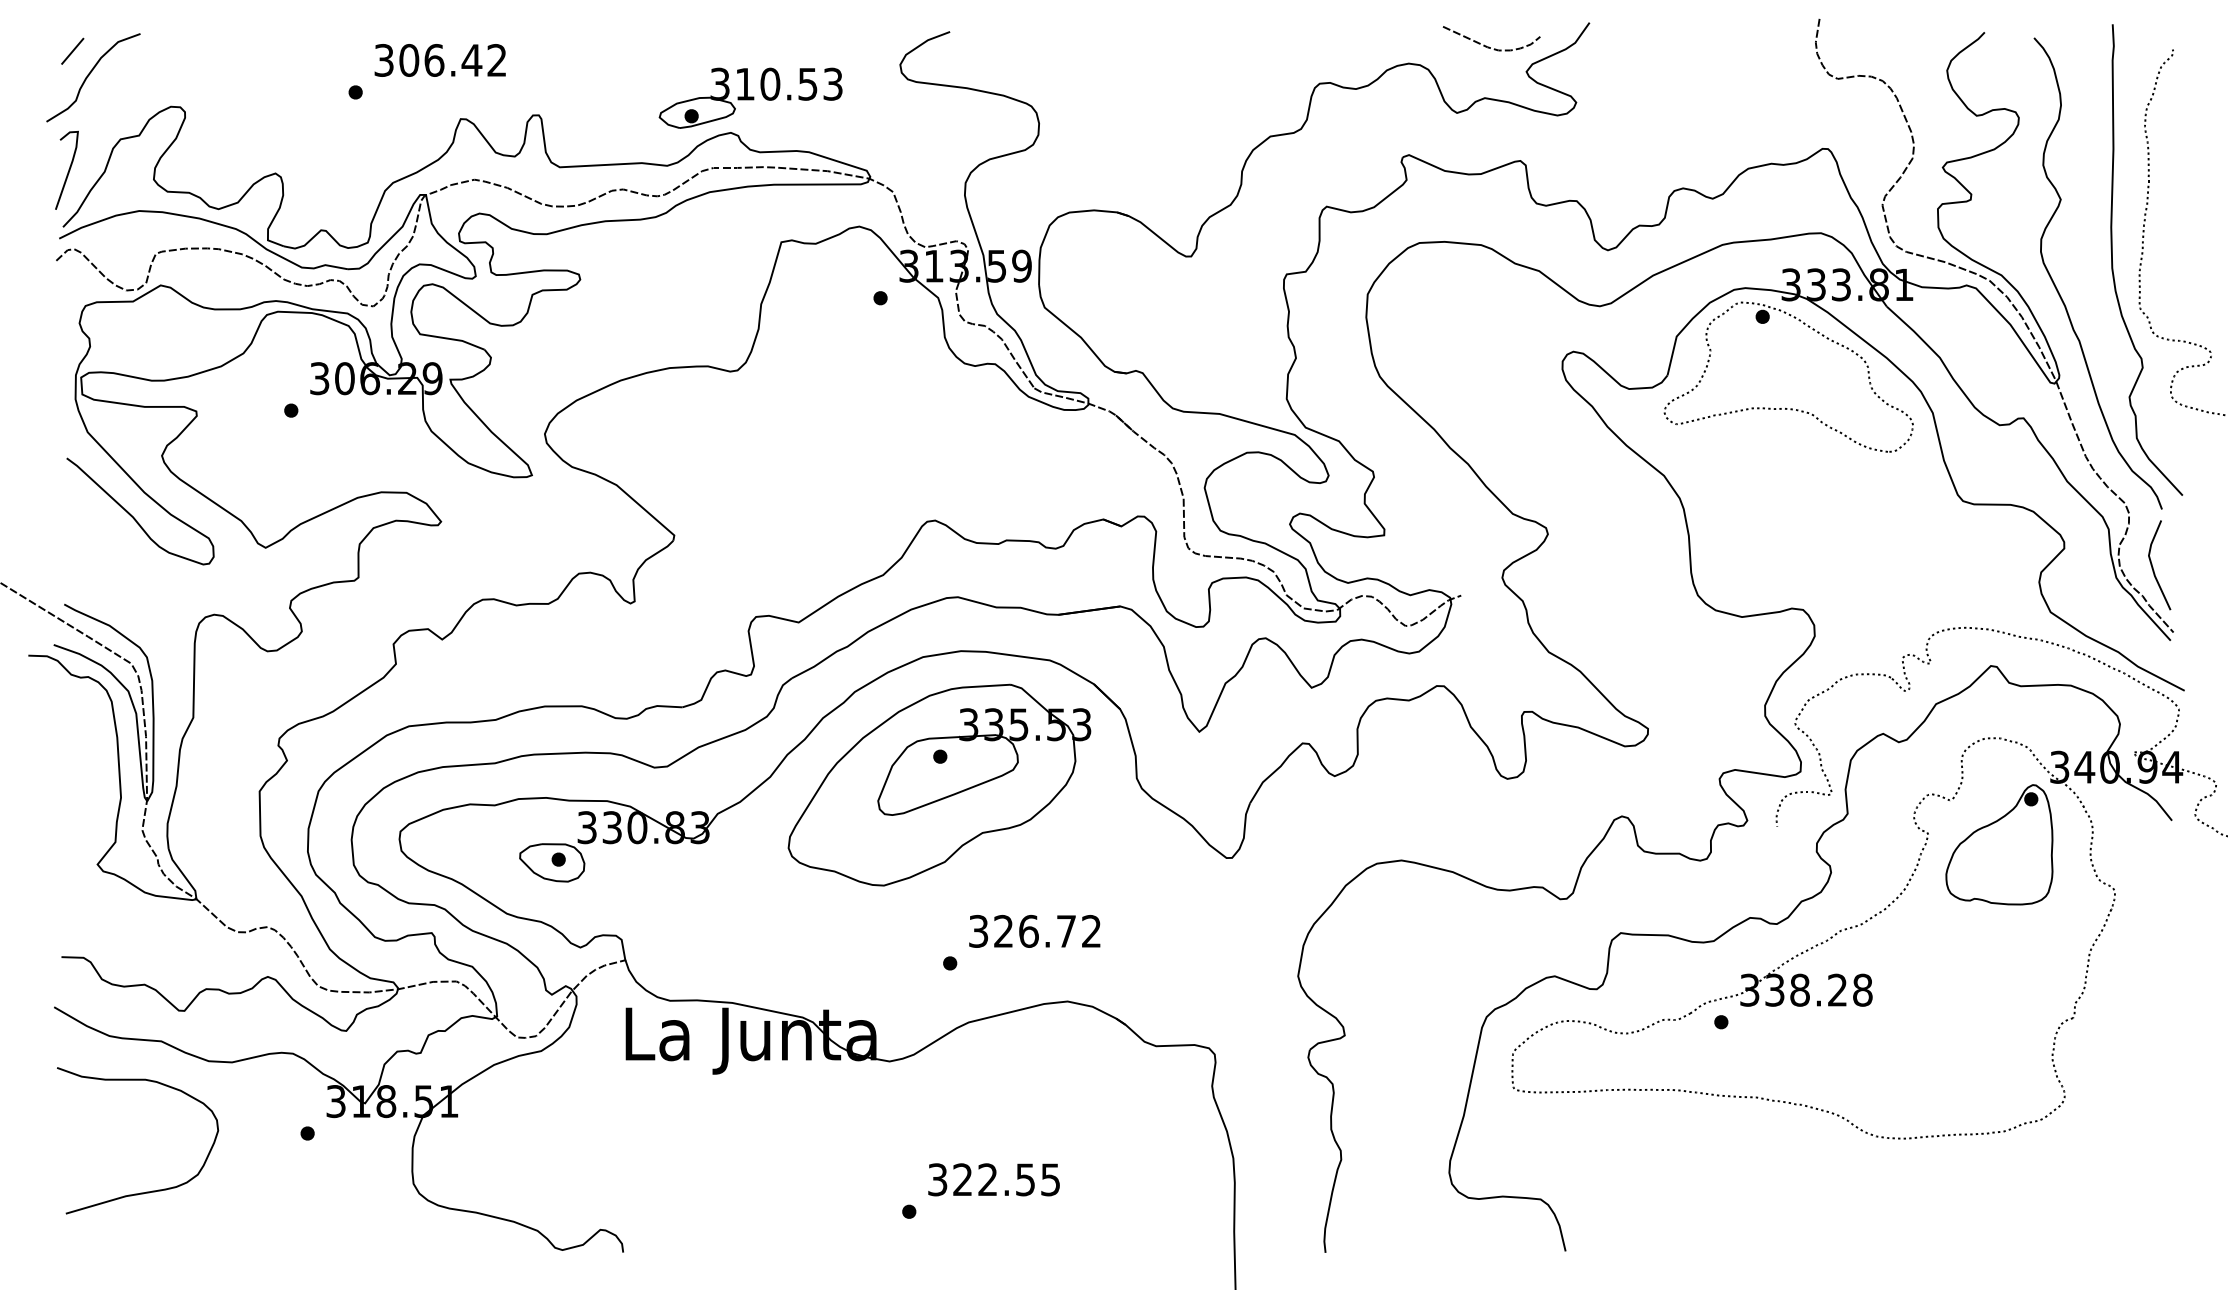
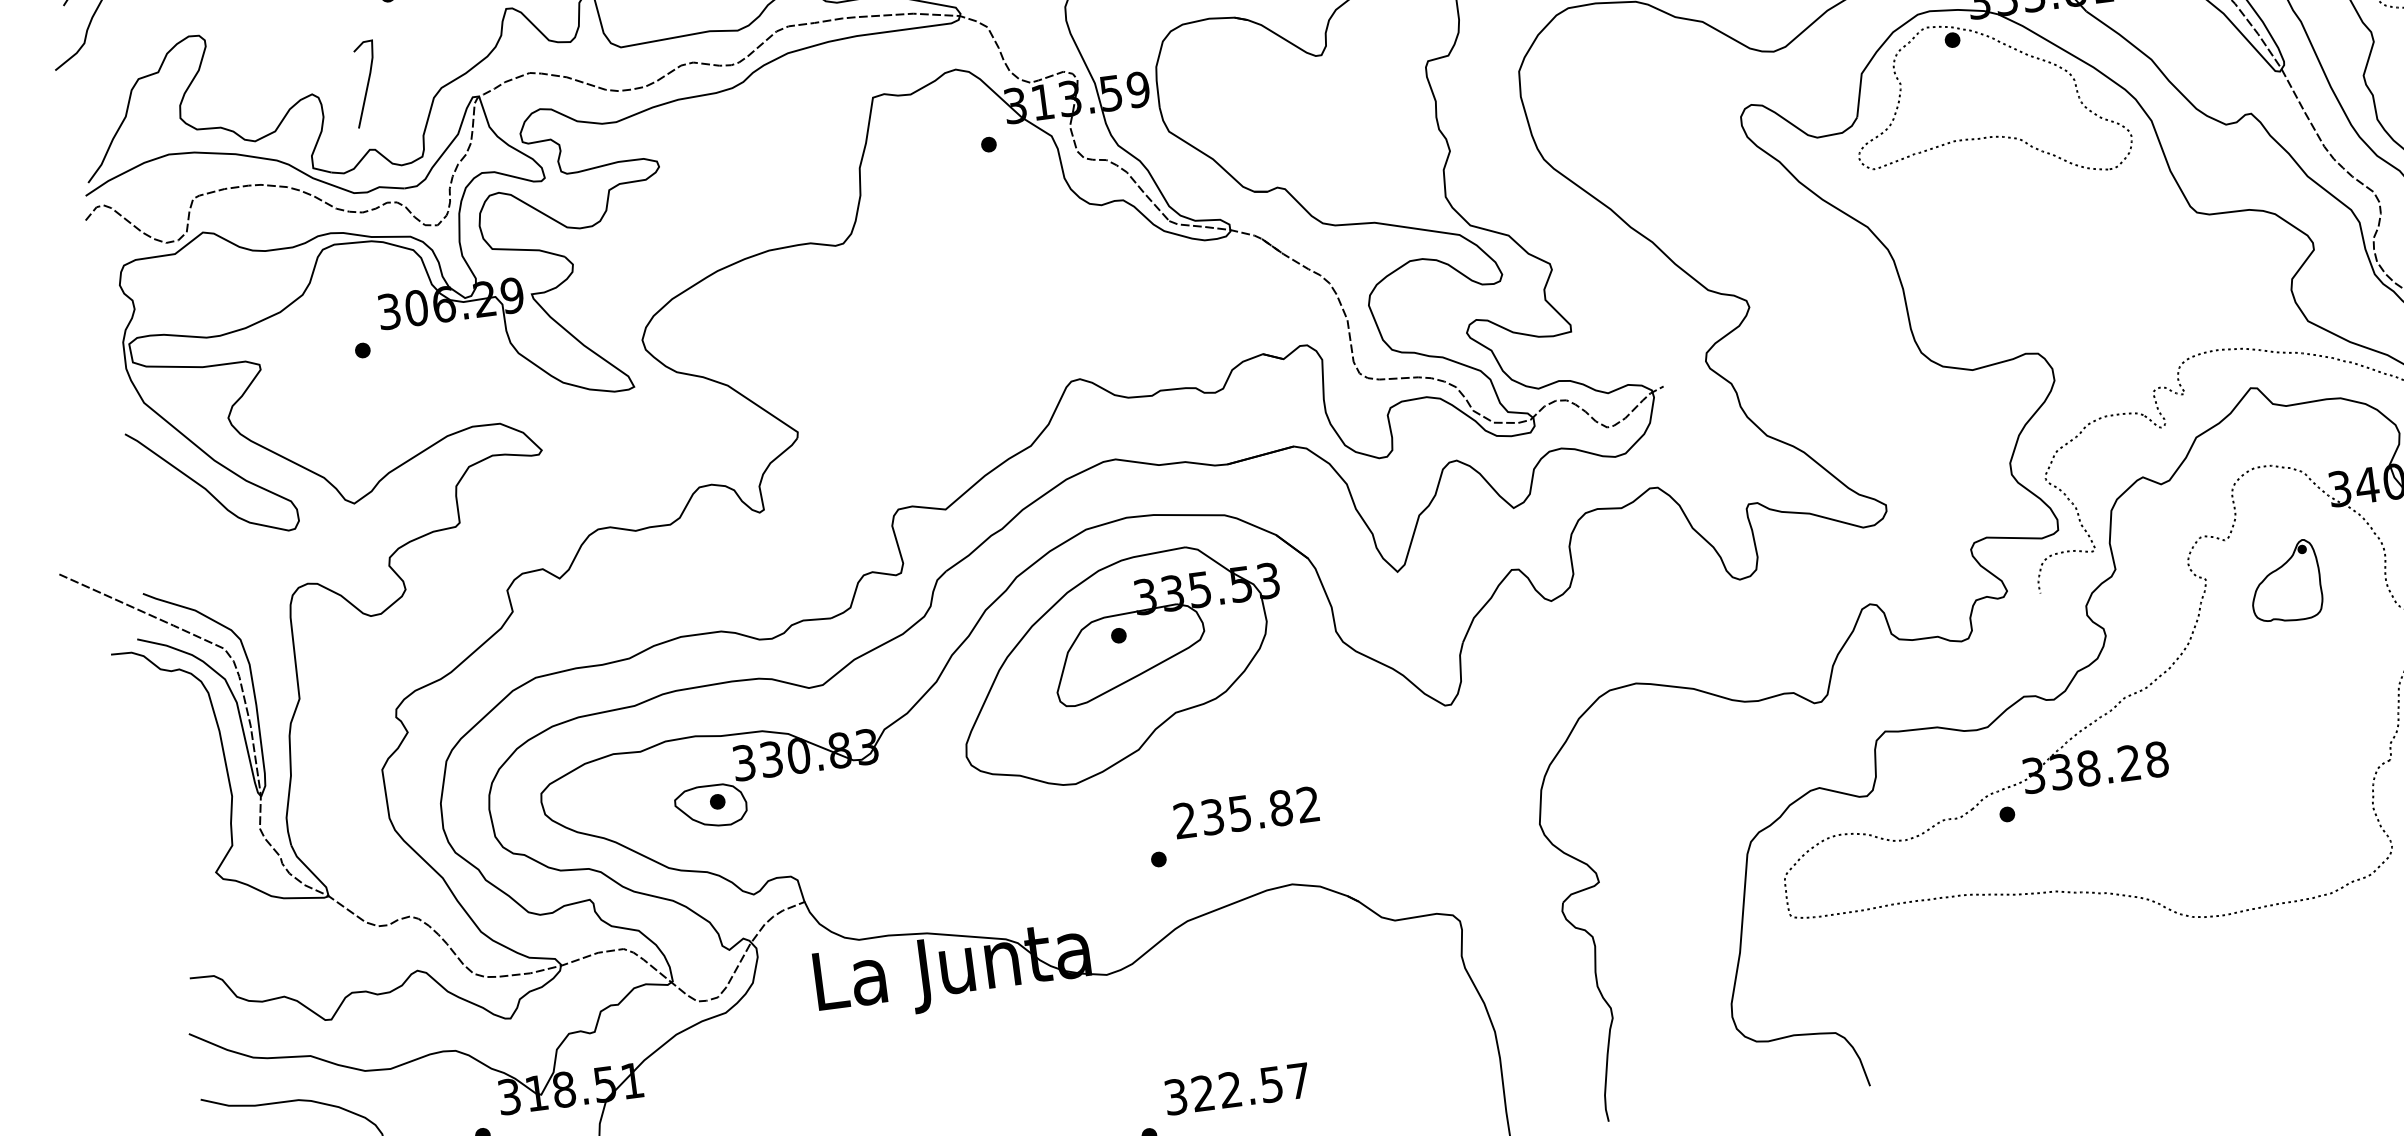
curve: (68, 169) -> (367, 82), moved
part: (1999, 844) -> (2285, 581), size x0.6
text: (1022, 930) -> (1233, 813), 326.72 -> 235.82
text: (1050, 1179) -> (1298, 1080), 322.55 -> 322.57

